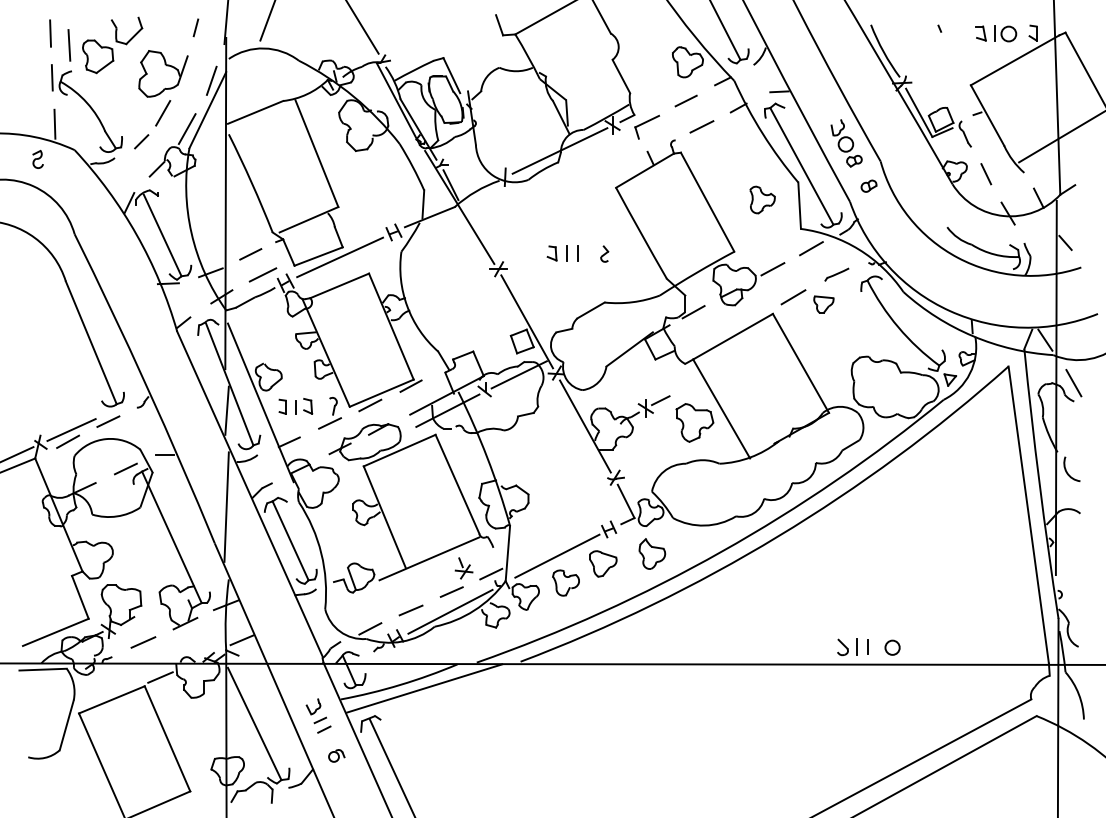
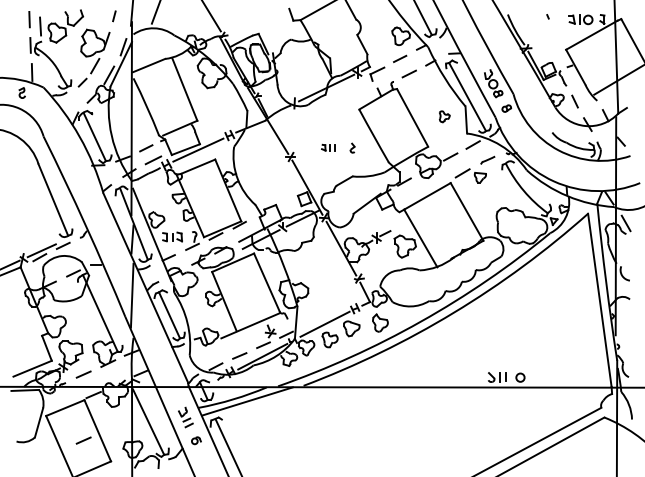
part: (762, 199) -> (444, 116), size x0.7
part: (561, 252) -> (327, 147), size x0.7
line: (143, 755) -> (83, 440), added

